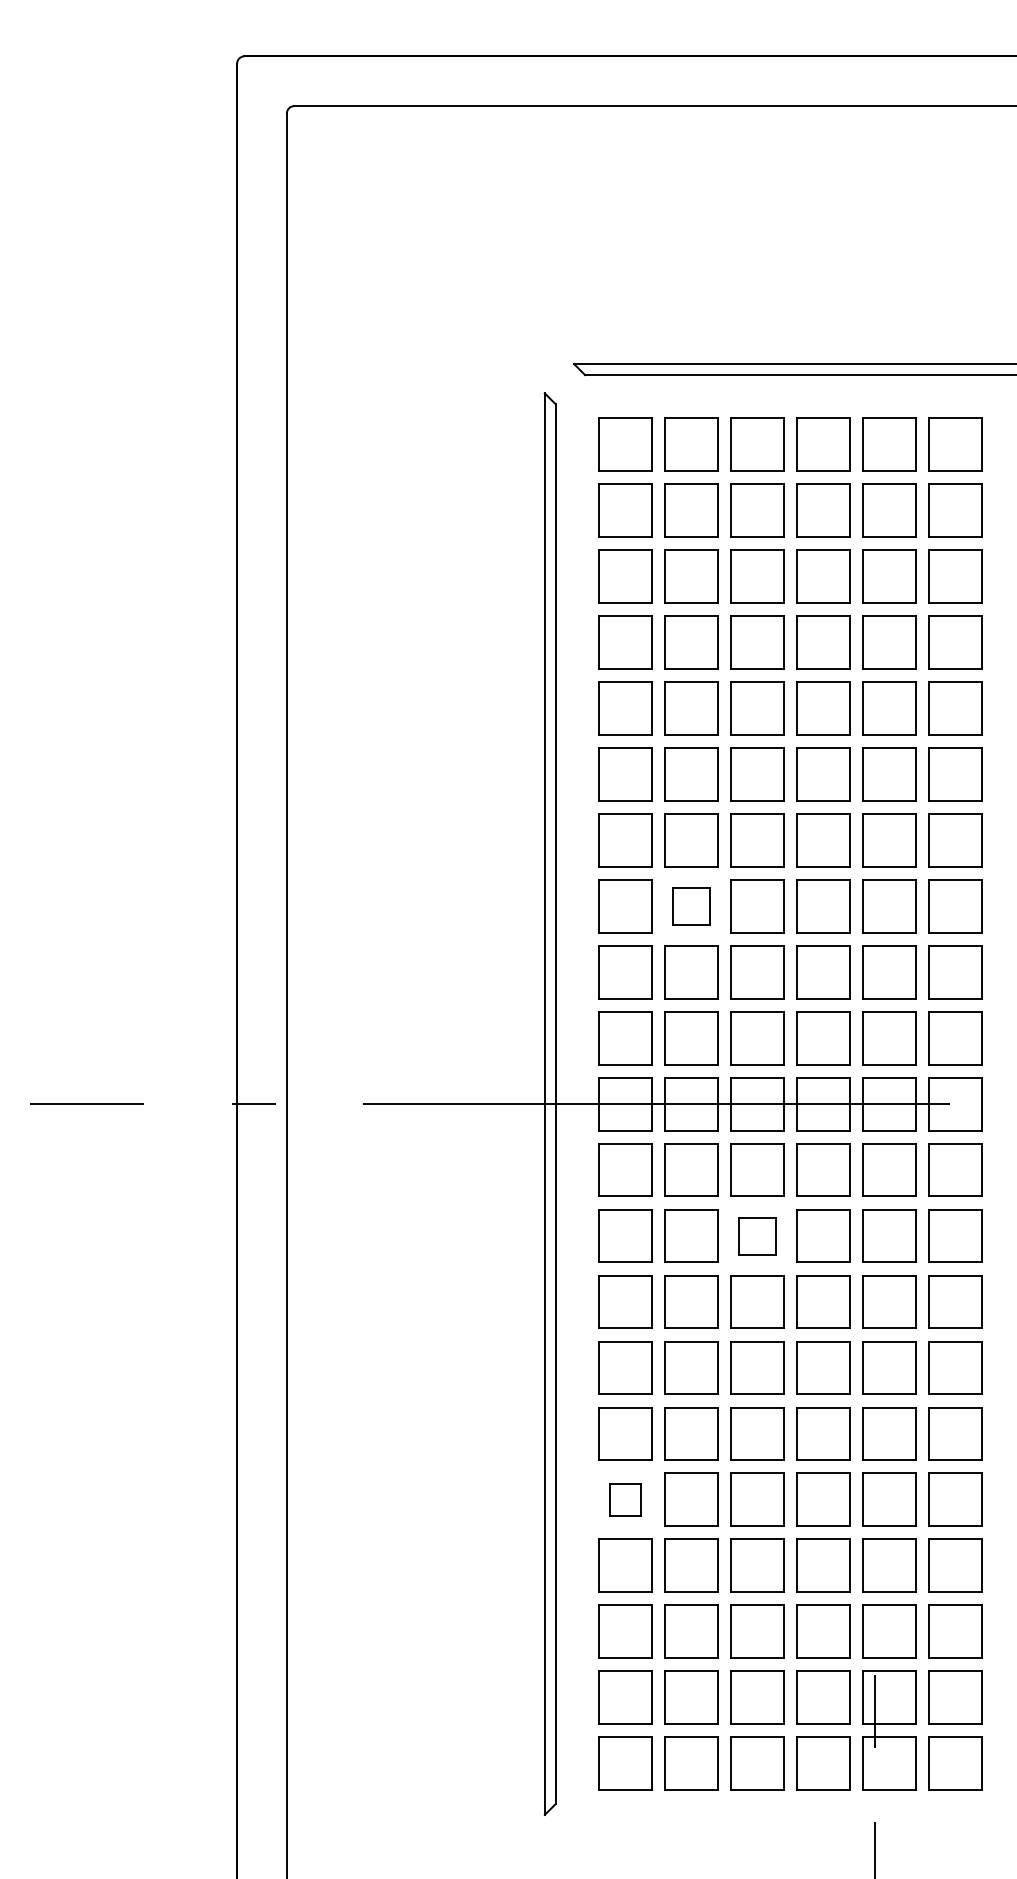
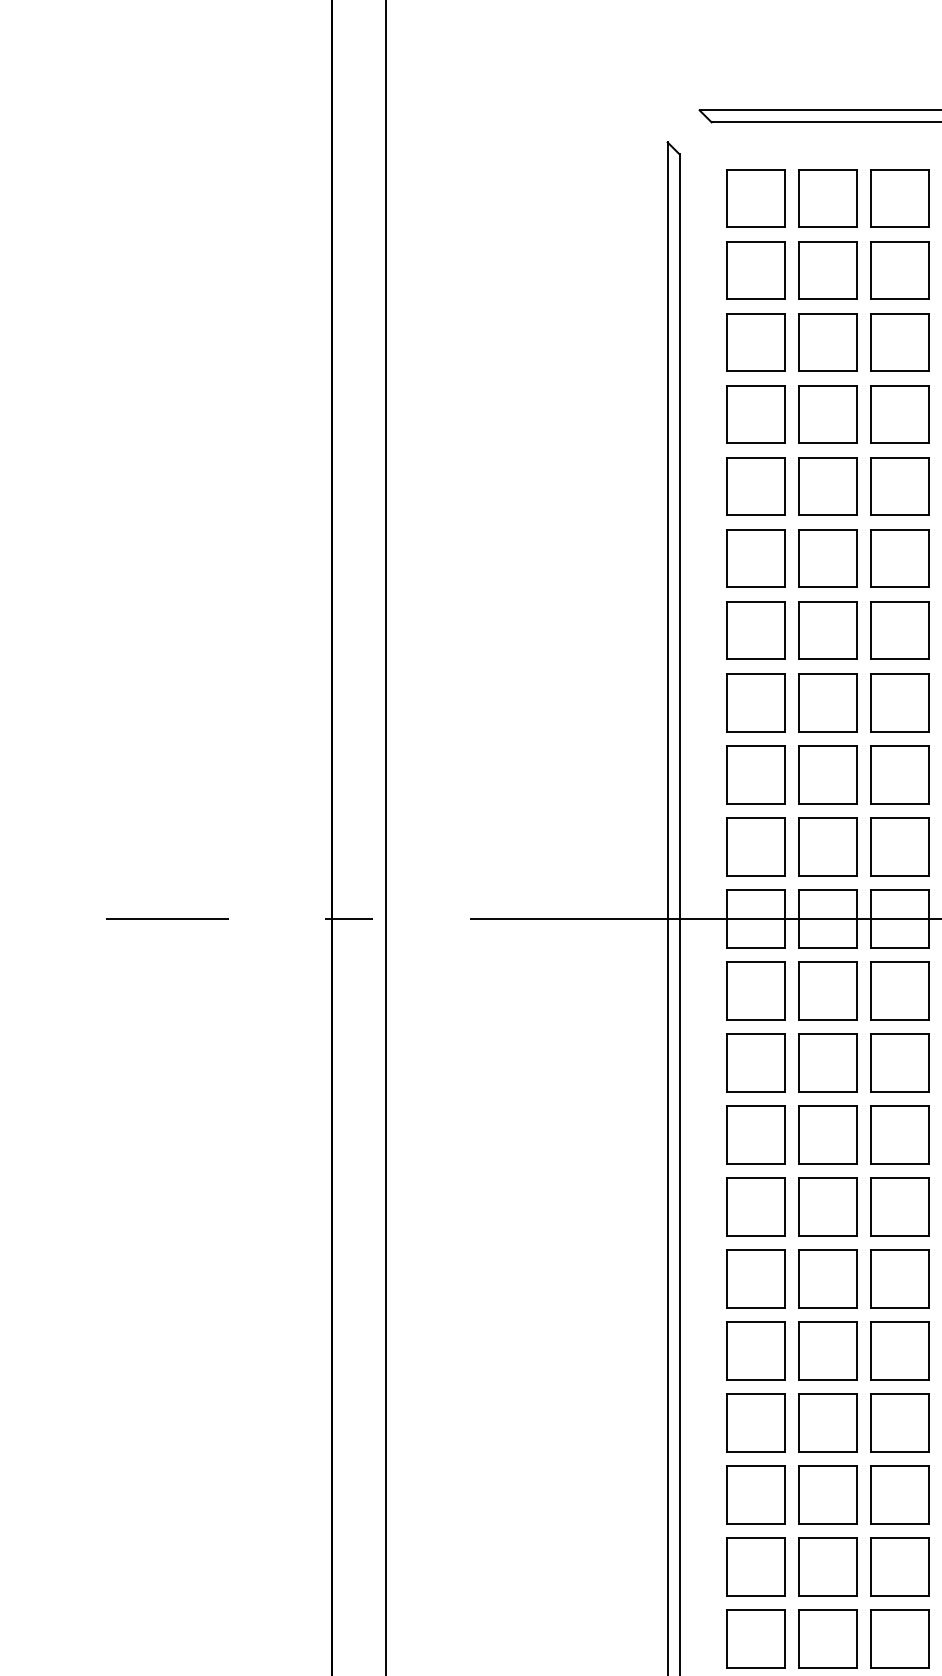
part: (691, 906) -> (827, 702), size x1.43
part: (757, 1235) -> (899, 1062), size x1.43
part: (625, 1499) -> (755, 1350), size x1.67

